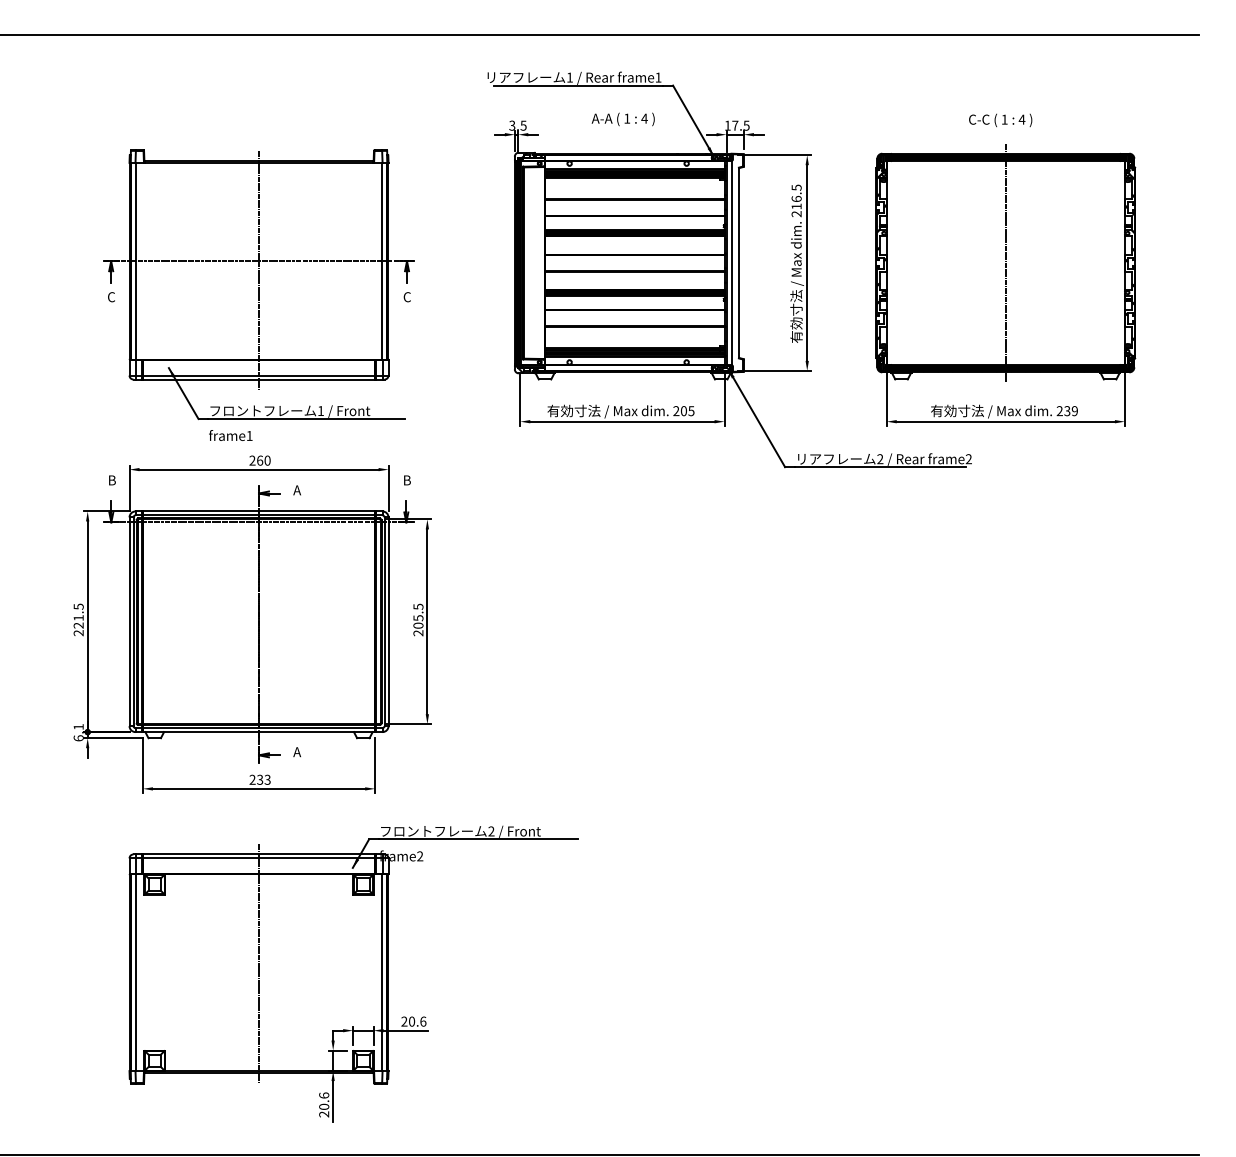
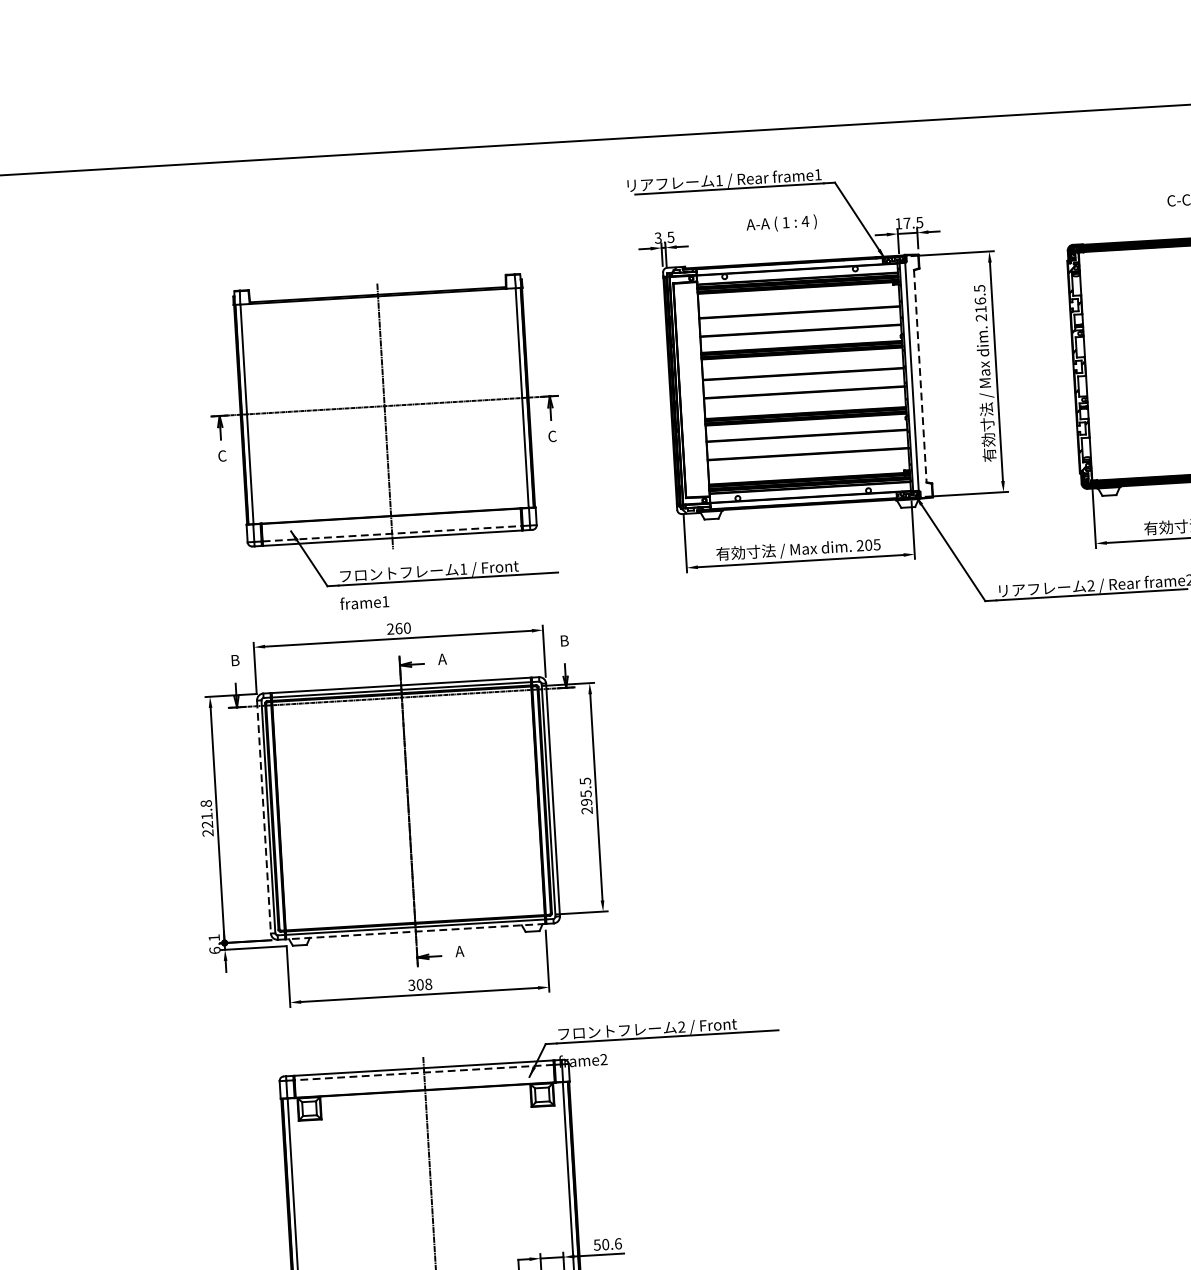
line: (738, 263) -> (919, 376), solid -> dashed
line: (259, 375) -> (392, 533), solid -> dashed
text: (78, 606) -> (206, 803), 221.5 -> 221.8
line: (129, 622) -> (263, 817), solid -> dashed
text: (418, 625) -> (586, 802), 205.5 -> 295.5
line: (258, 732) -> (415, 932), solid -> dashed
text: (259, 779) -> (419, 984), 233 -> 308
line: (258, 858) -> (423, 1072), solid -> dashed
text: (404, 1021) -> (597, 1244), 20.6 -> 50.6

